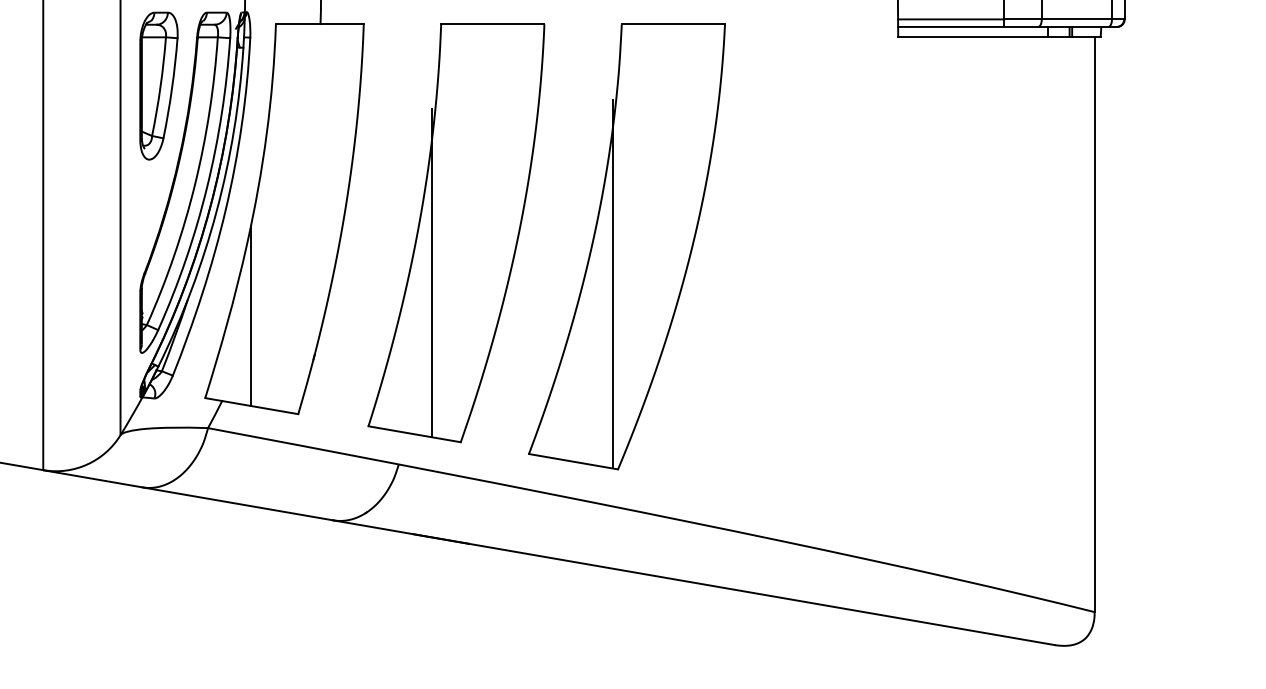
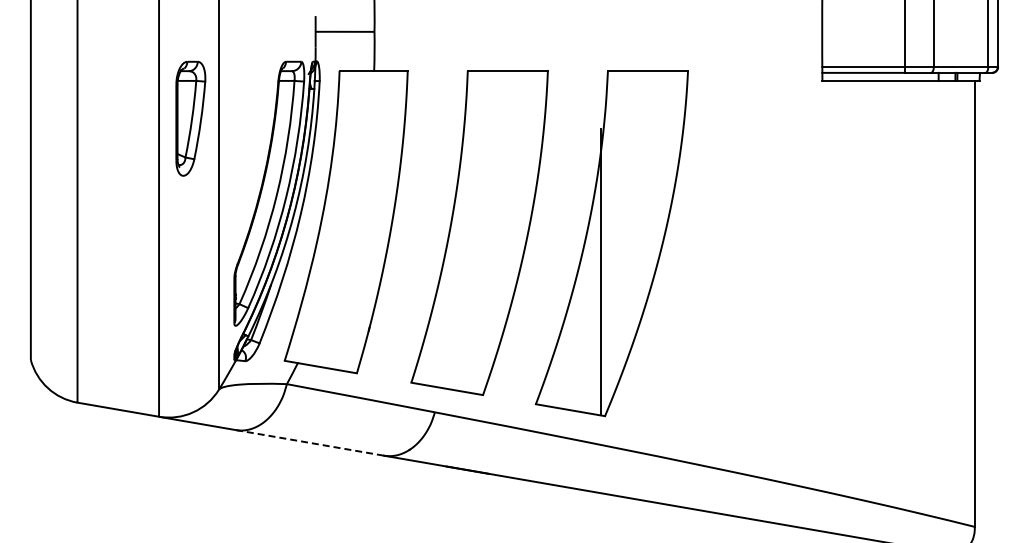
part: (158, 85) -> (190, 118), moved
line: (431, 272) -> (460, 263), removed
line: (251, 315) -> (320, 296), removed
line: (238, 504) -> (310, 443), solid -> dashed

